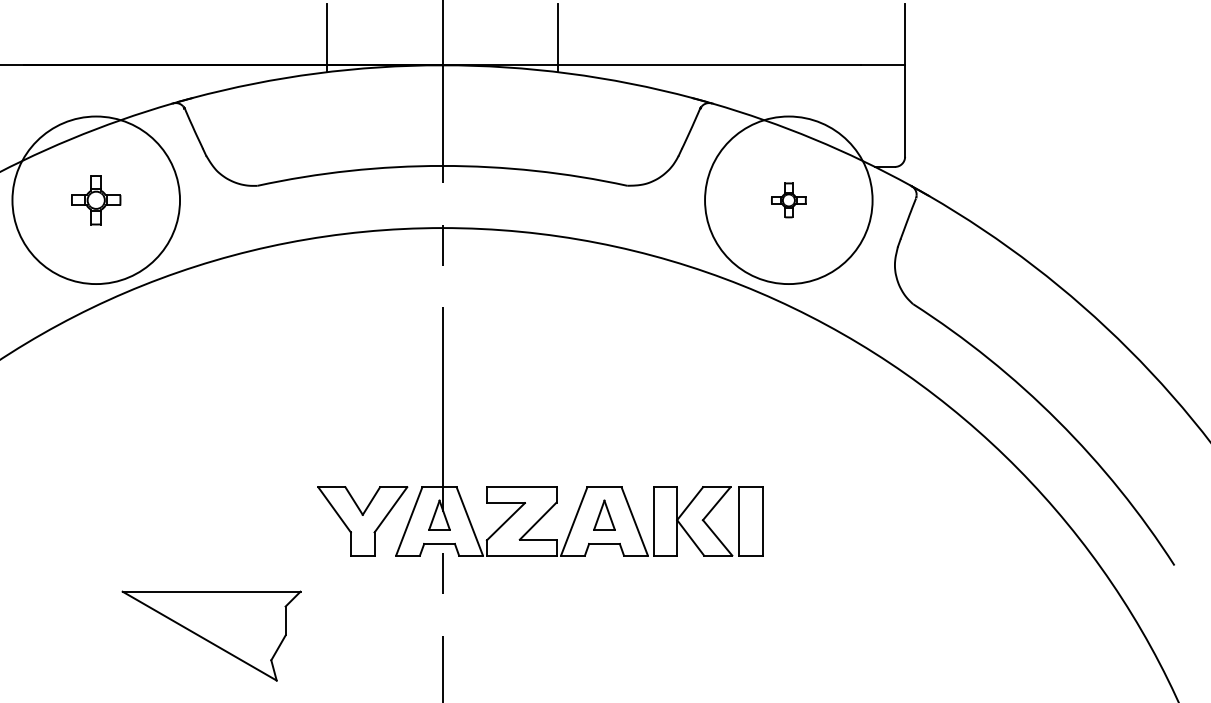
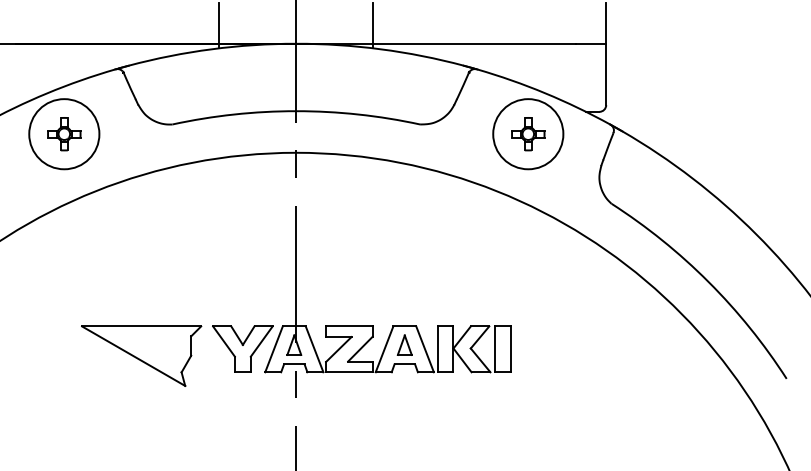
circle: (96, 200) -> (64, 134), size x0.62
circle: (789, 200) -> (528, 134), size x0.62
part: (789, 200) -> (528, 134), size x1.43
part: (211, 635) -> (141, 355), moved

